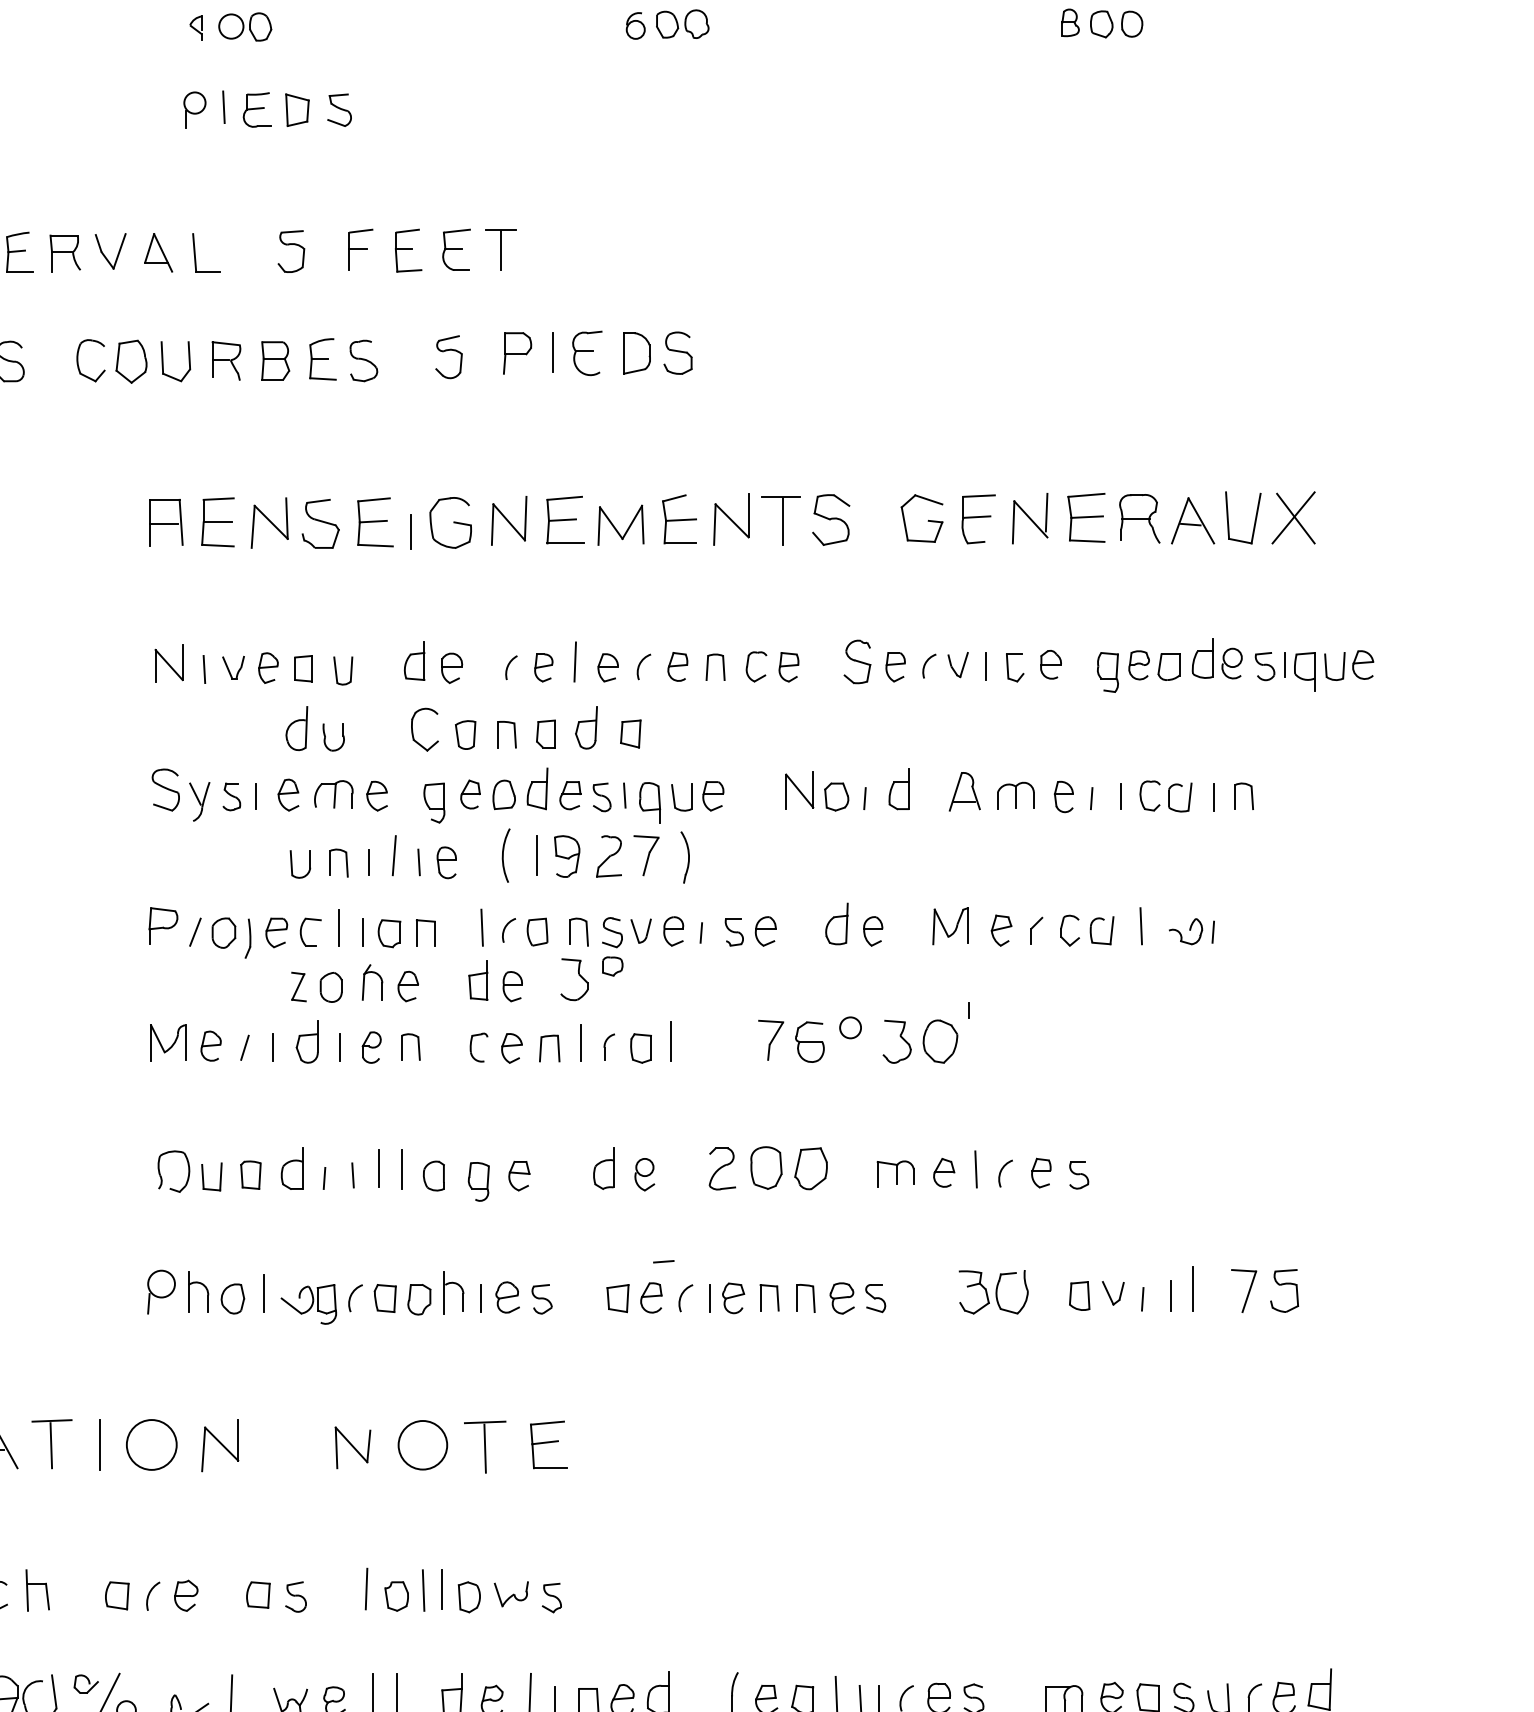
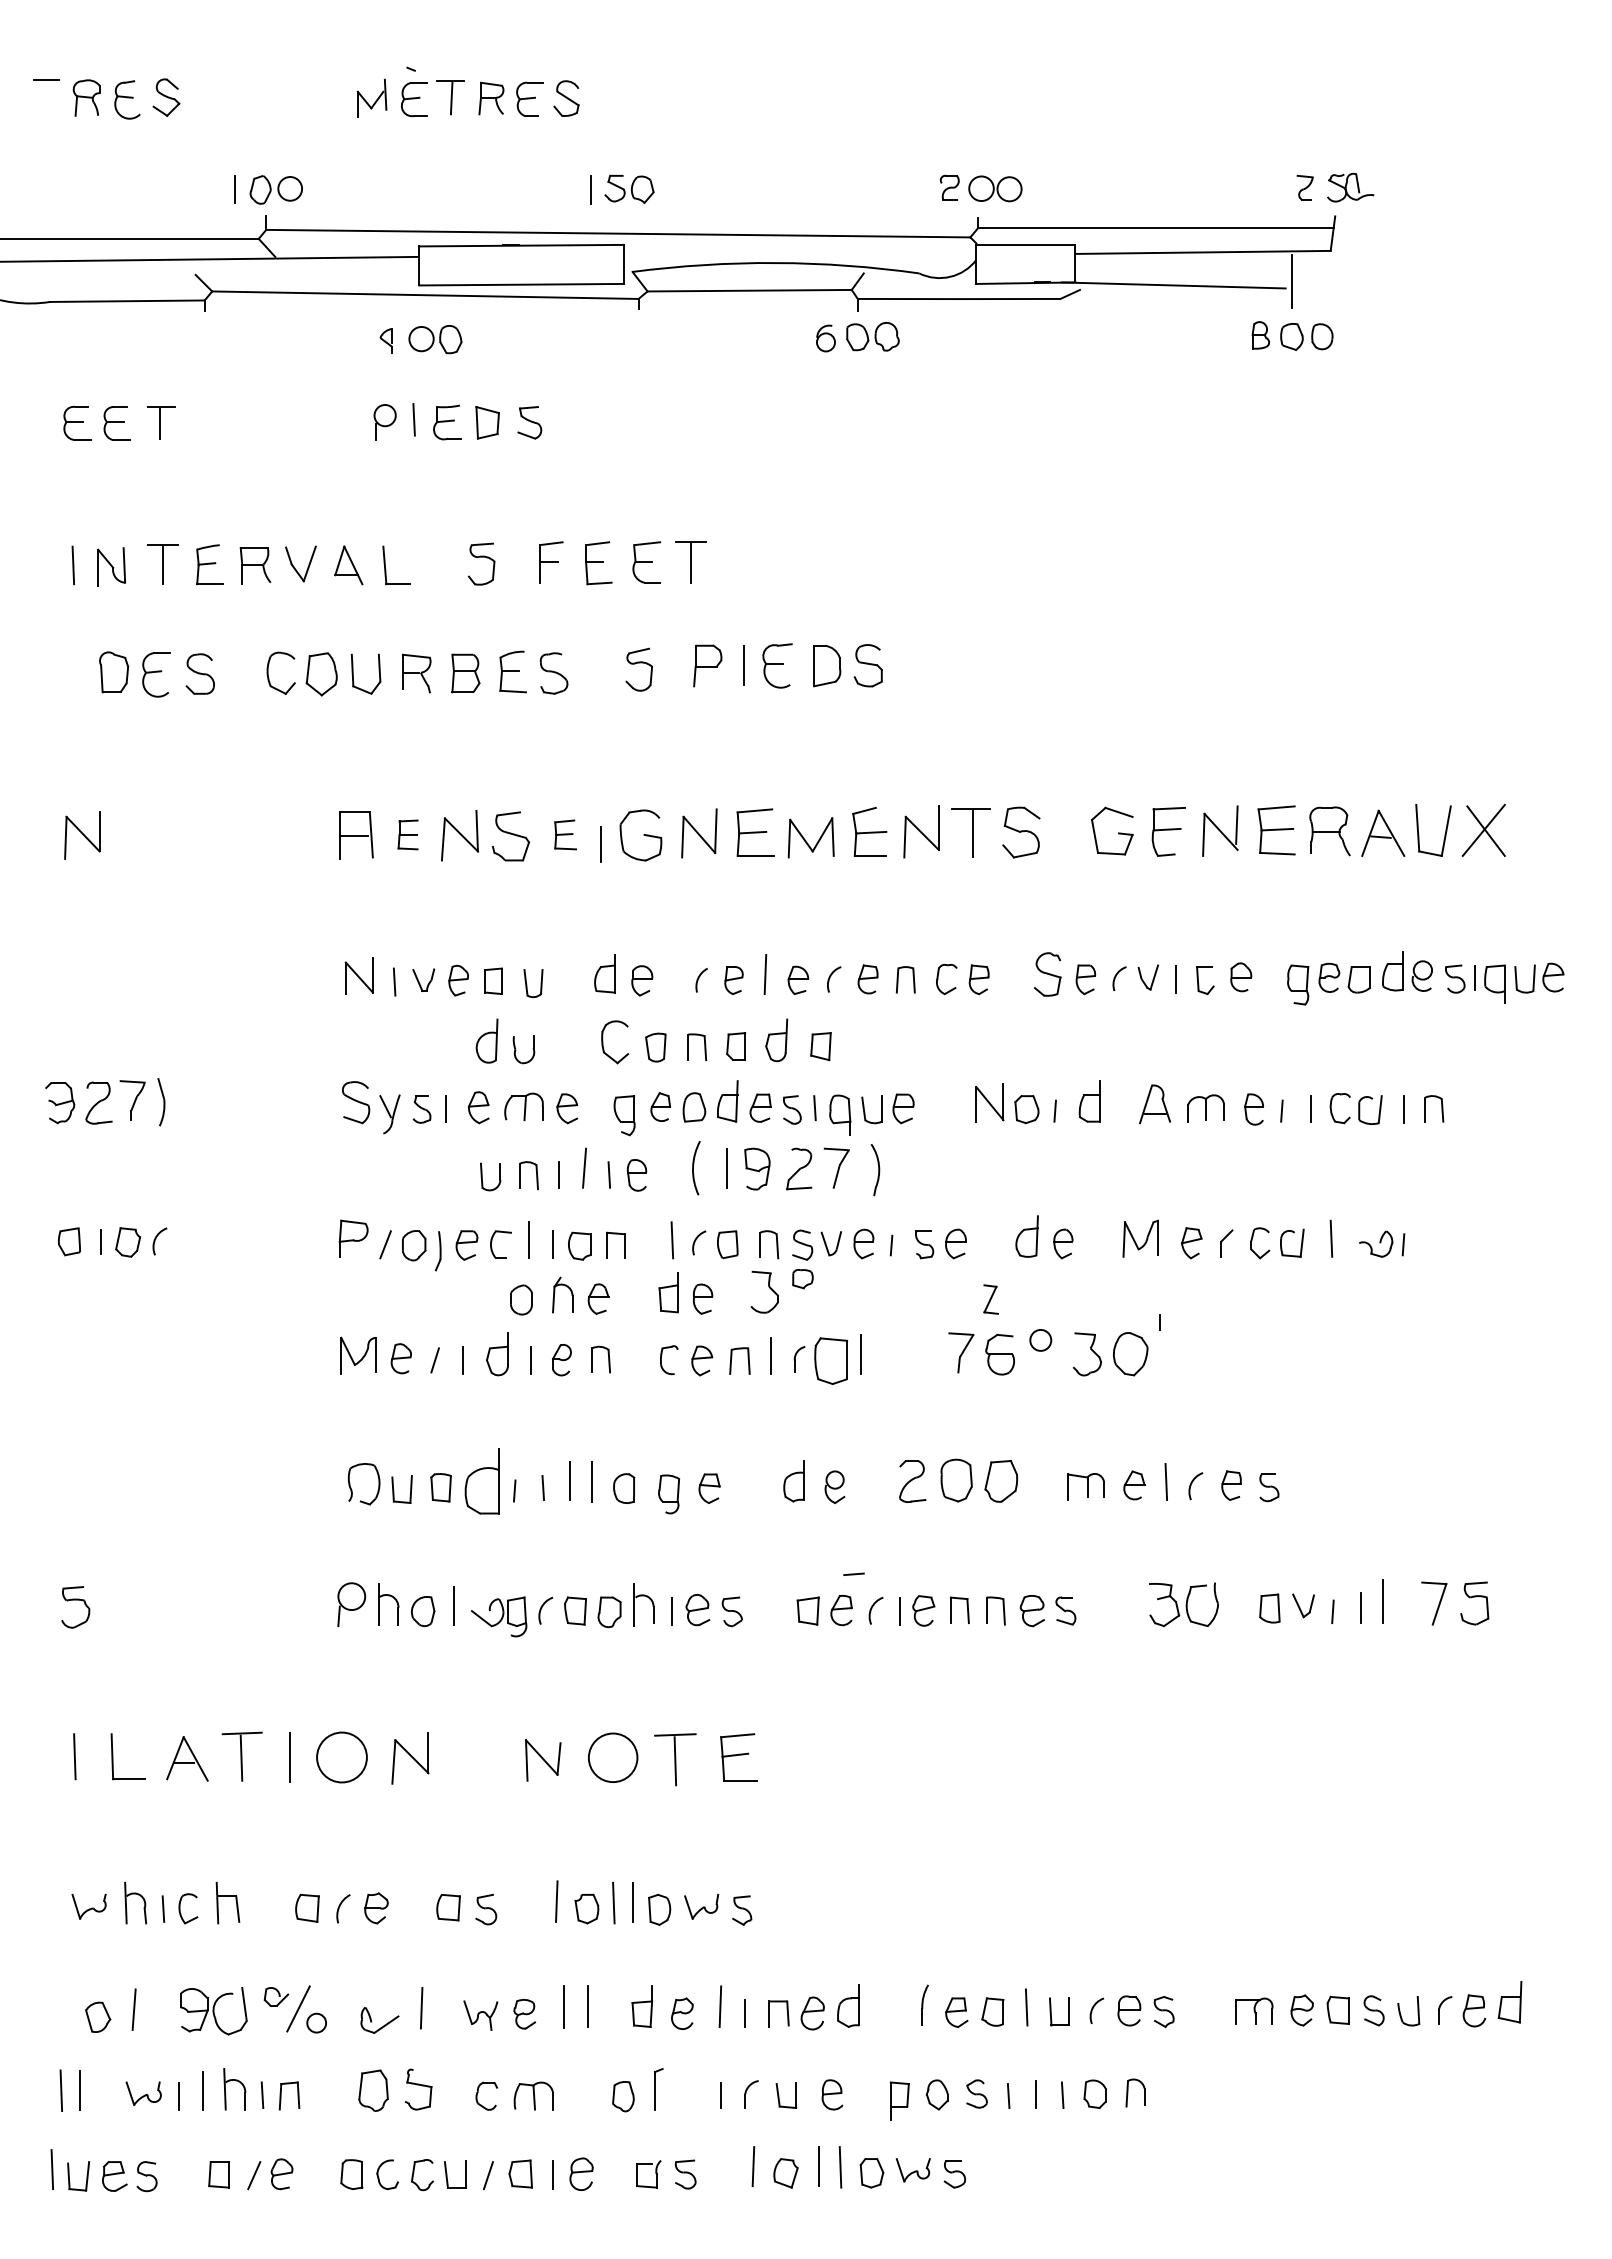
part: (217, 521) -> (407, 834), size x0.6
part: (375, 521) -> (565, 834), size x0.6
part: (298, 986) -> (990, 1299), moved
part: (641, 1047) -> (831, 1360), size x1.6
part: (292, 1168) -> (482, 1481), size x1.6

